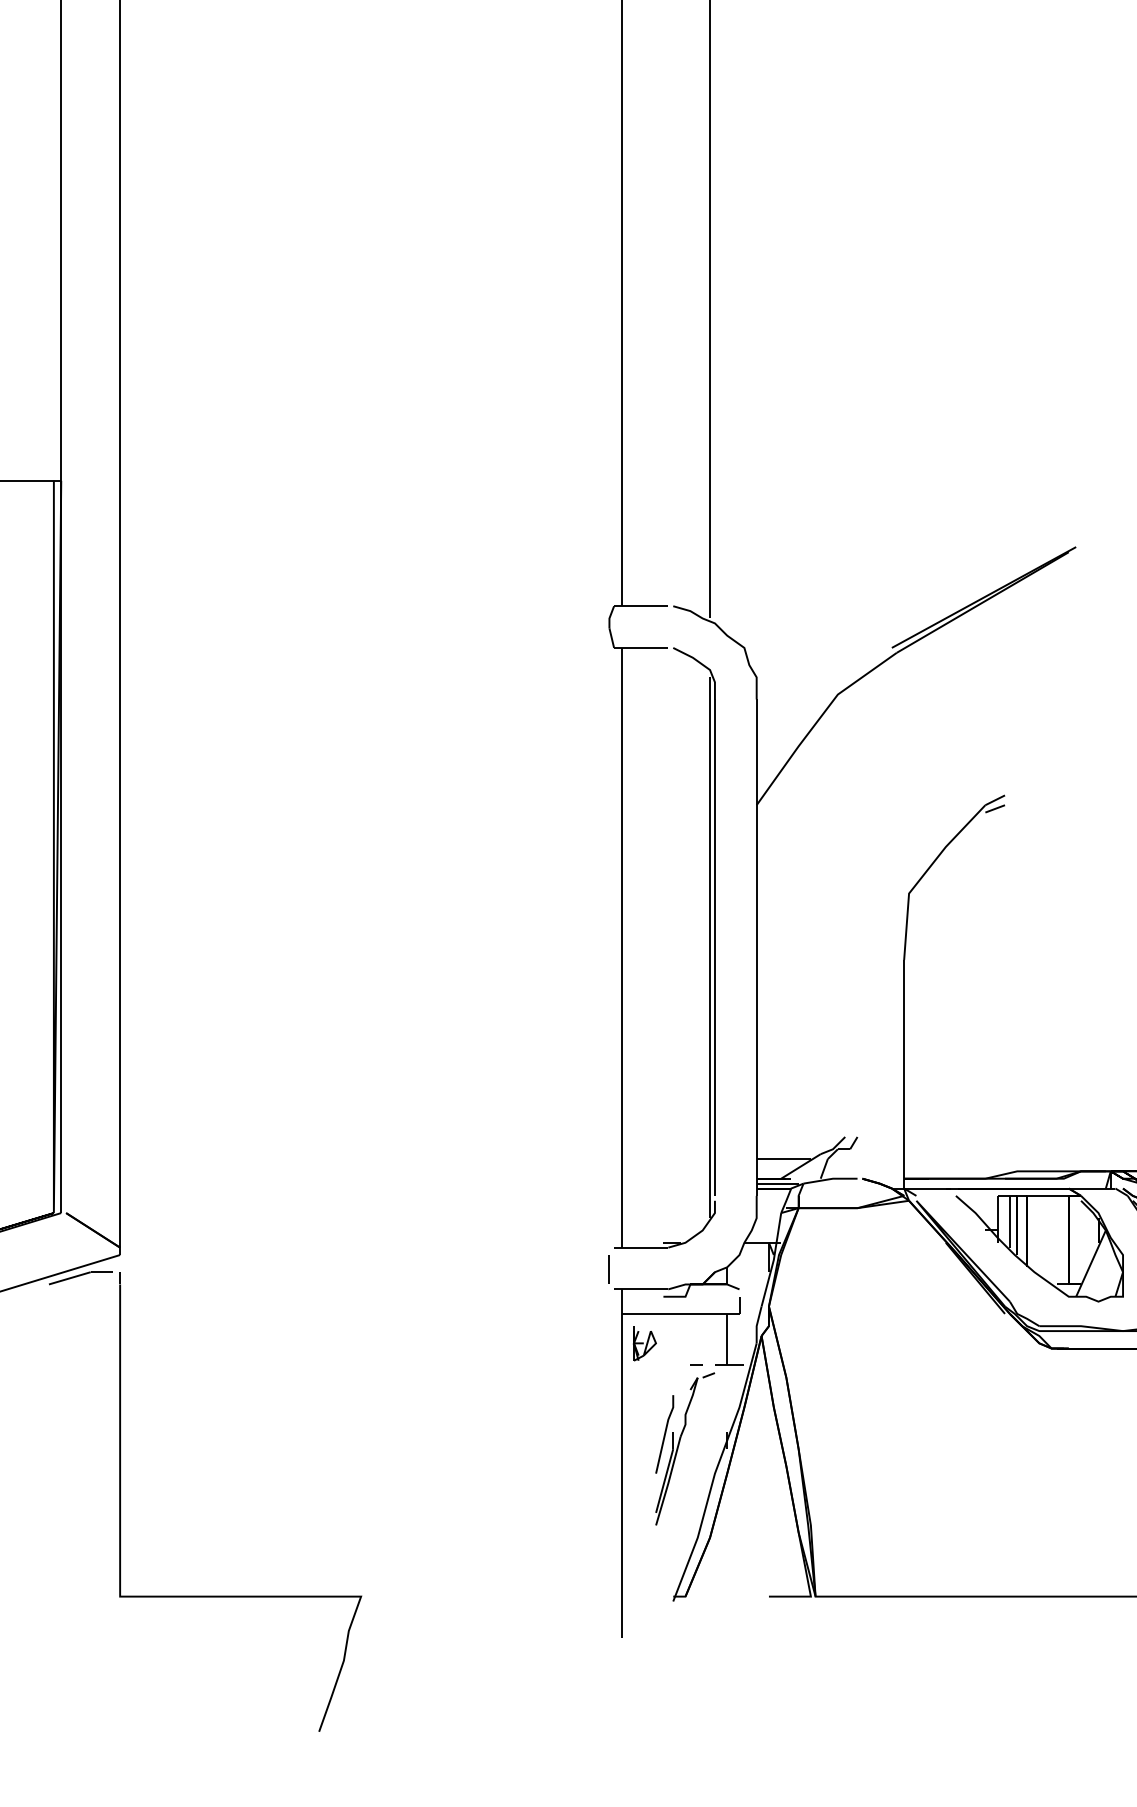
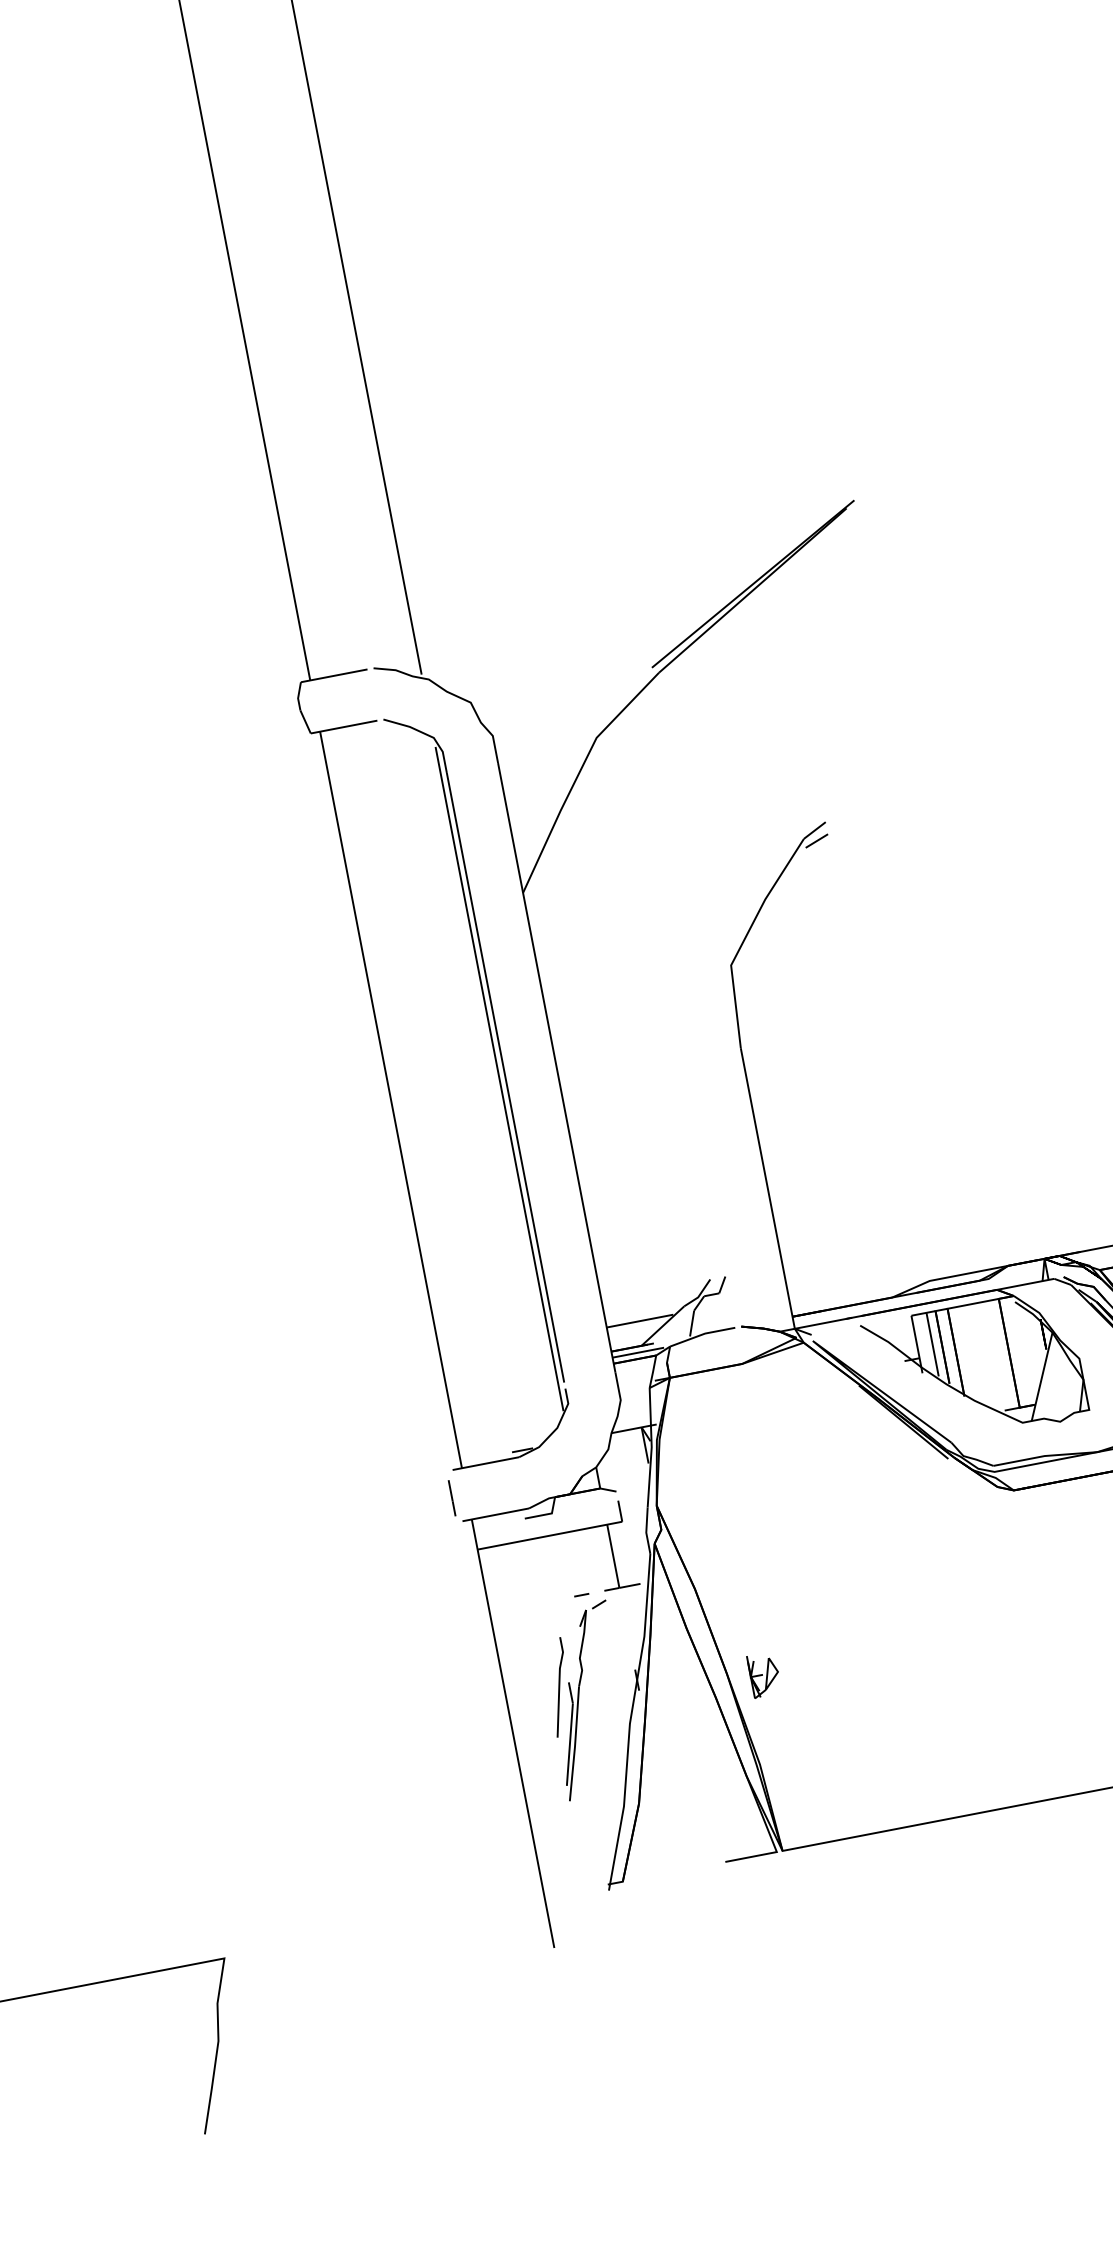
part: (644, 1343) -> (763, 1674), moved

